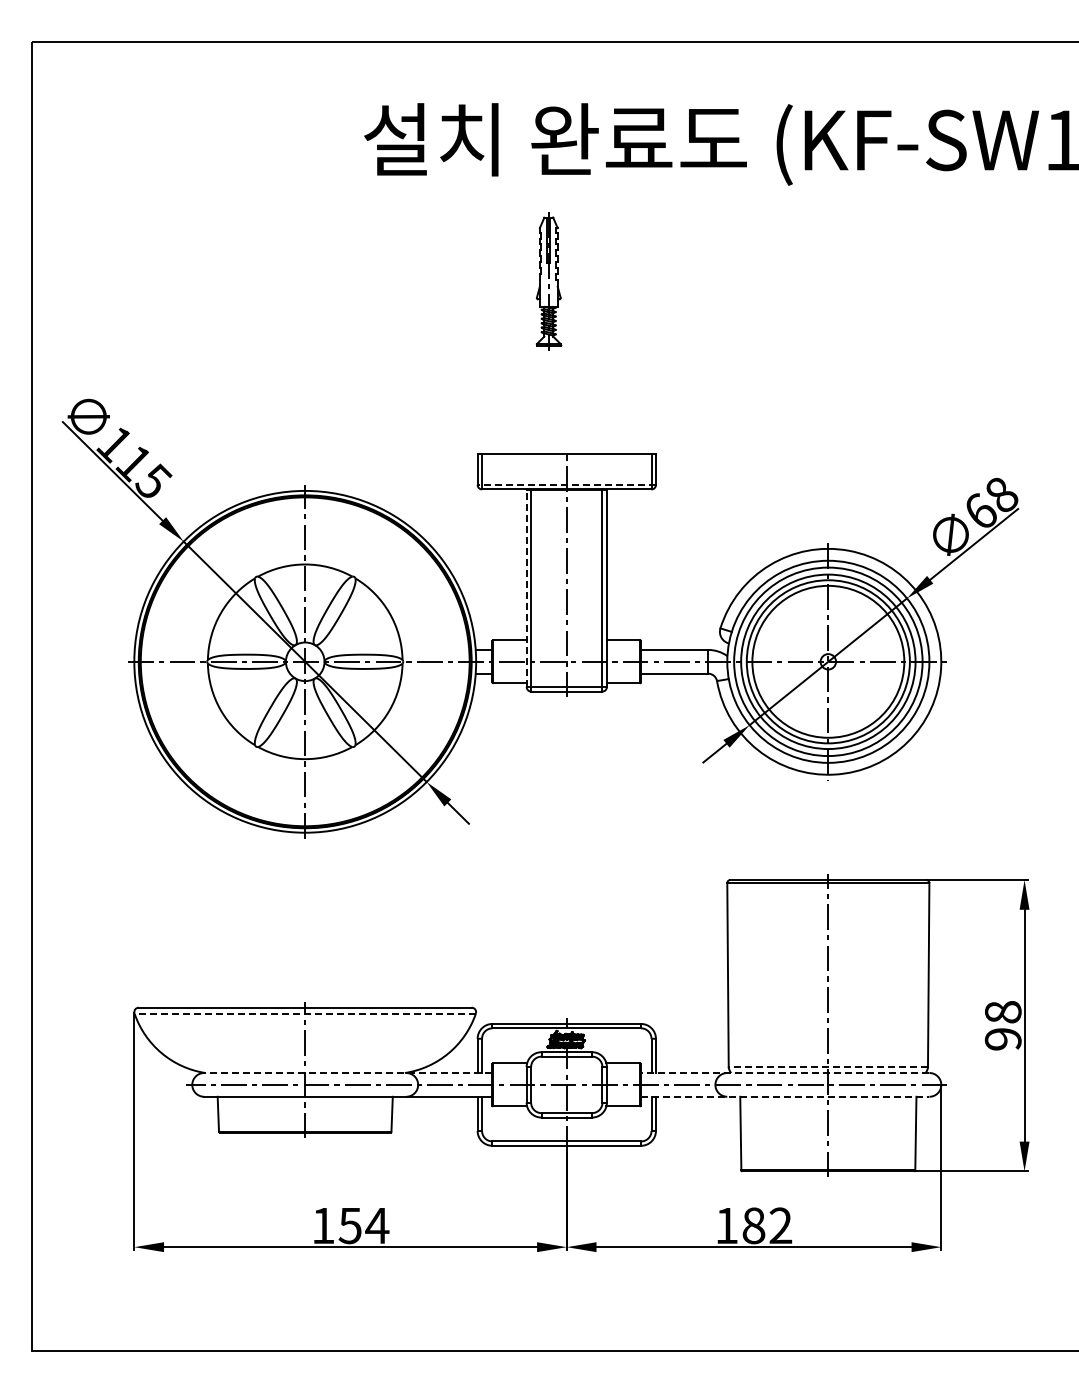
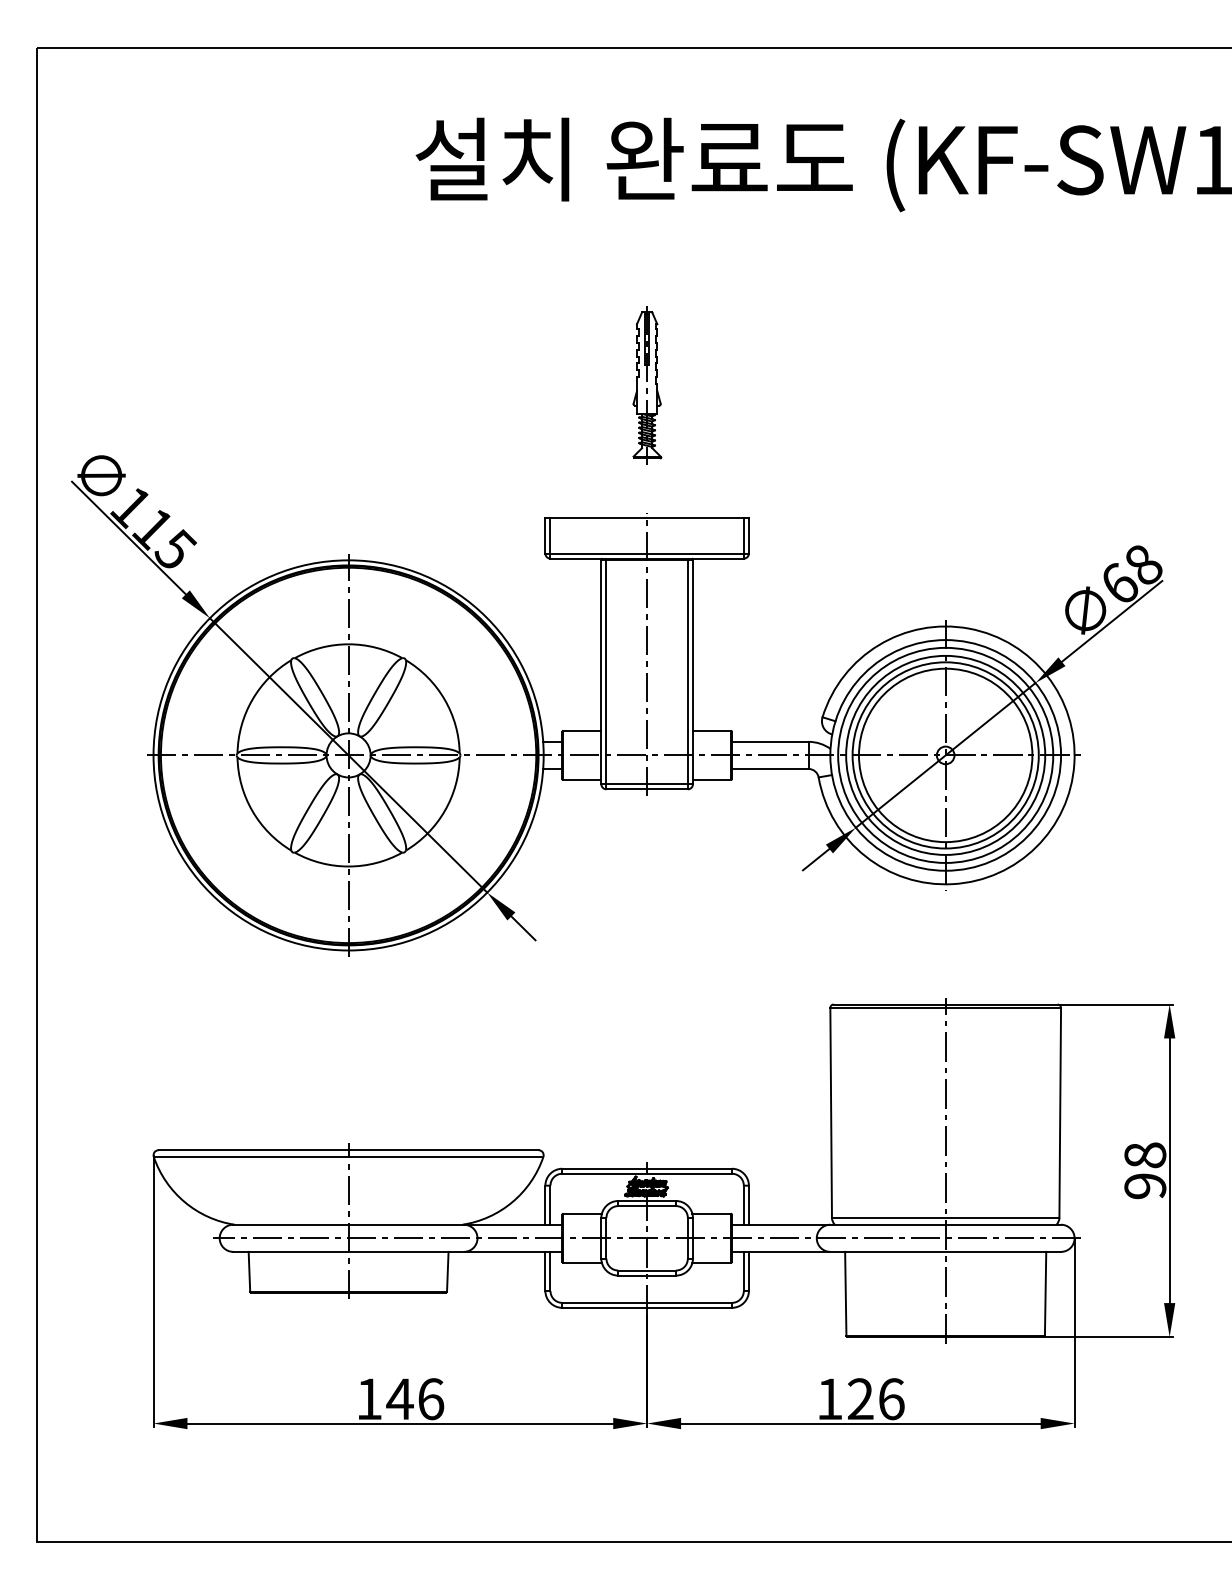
part: (548, 281) -> (646, 385), moved
line: (566, 484) -> (646, 553), dashed -> solid
line: (526, 588) -> (601, 671), dashed -> solid
line: (305, 1013) -> (348, 1156), dashed -> solid
line: (828, 1066) -> (945, 1217), dashed -> solid
line: (347, 1073) -> (396, 1225), dashed -> solid
line: (784, 1073) -> (895, 1225), dashed -> solid
line: (785, 1096) -> (896, 1251), dashed -> solid
text: (363, 1225) -> (415, 1398), 154 -> 146
text: (767, 1225) -> (876, 1398), 182 -> 126

